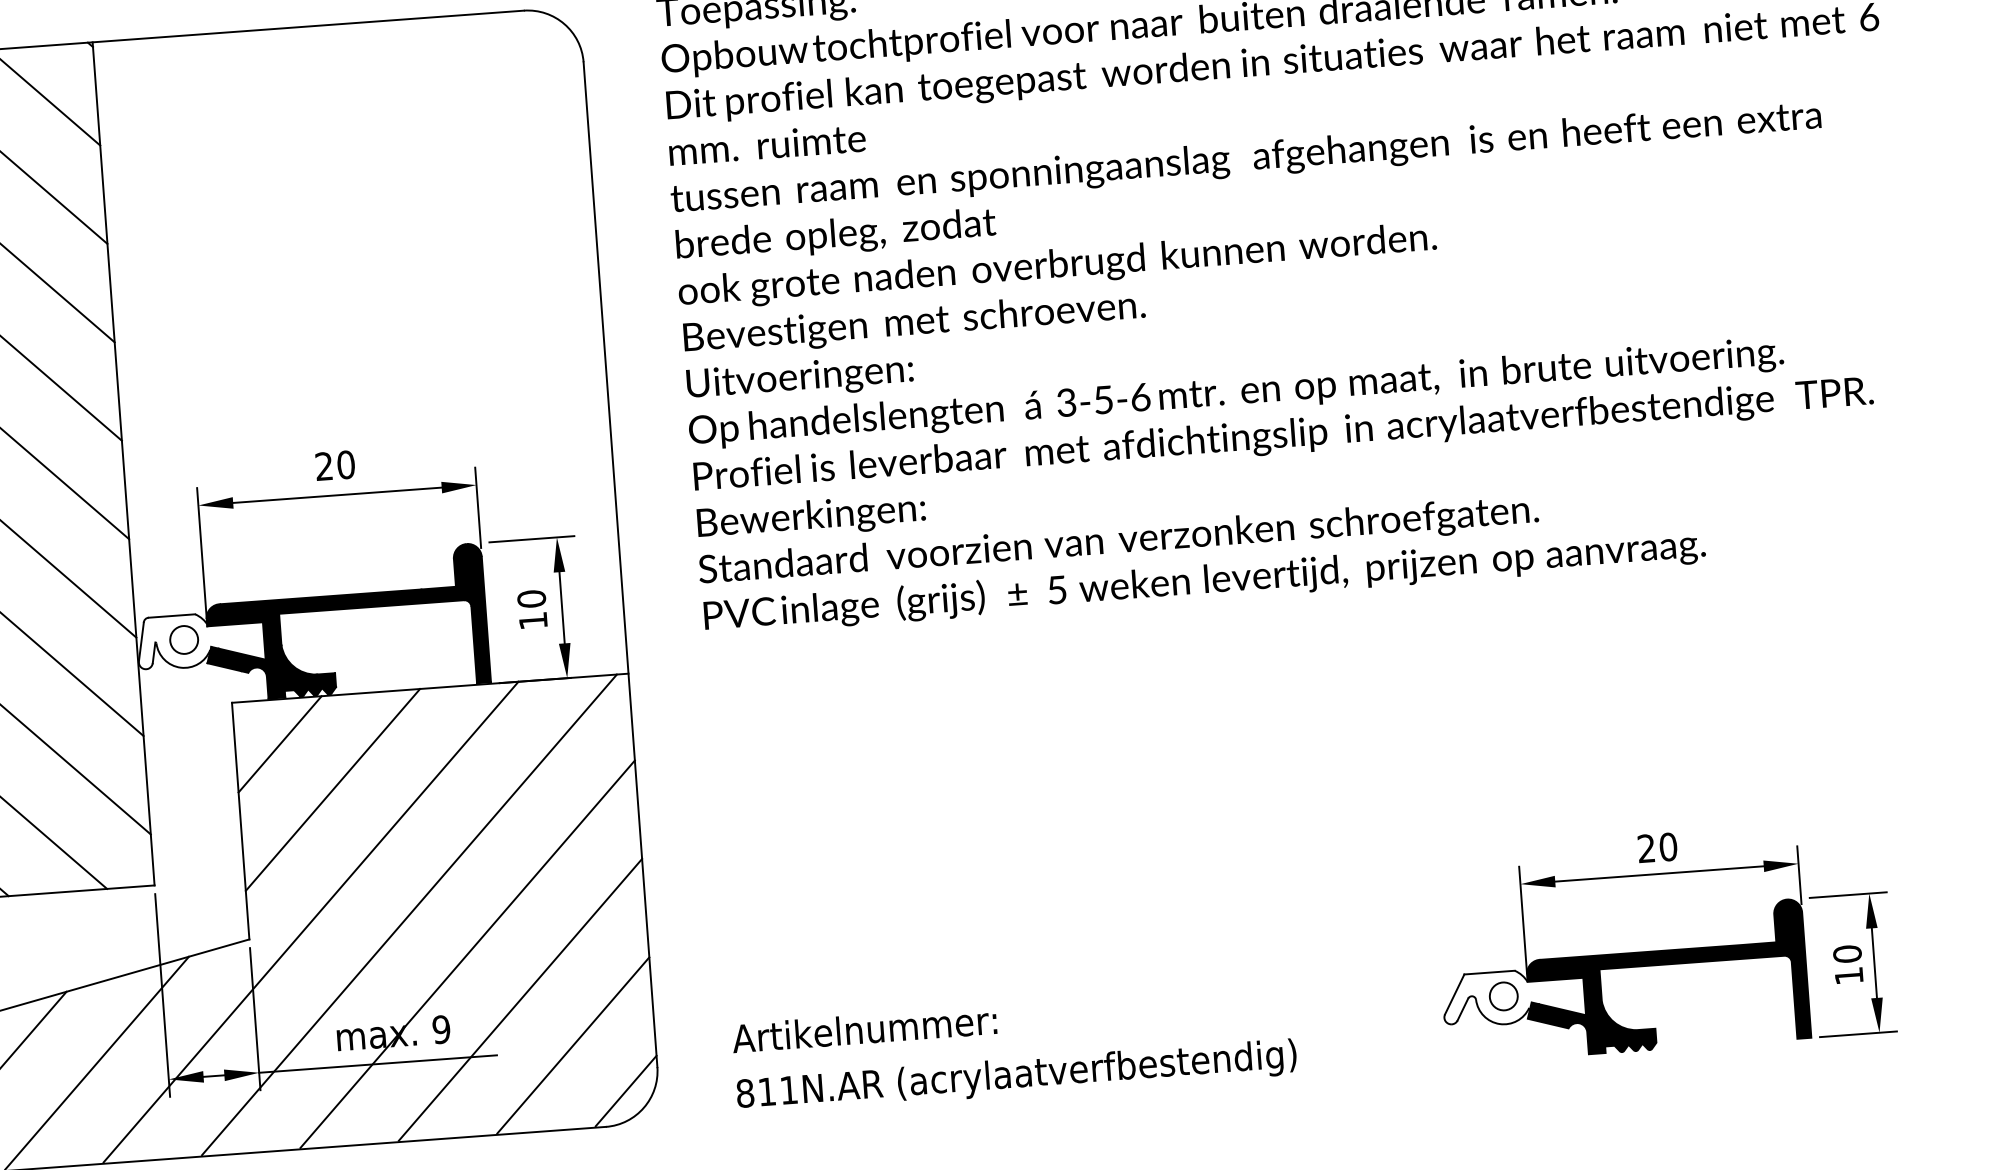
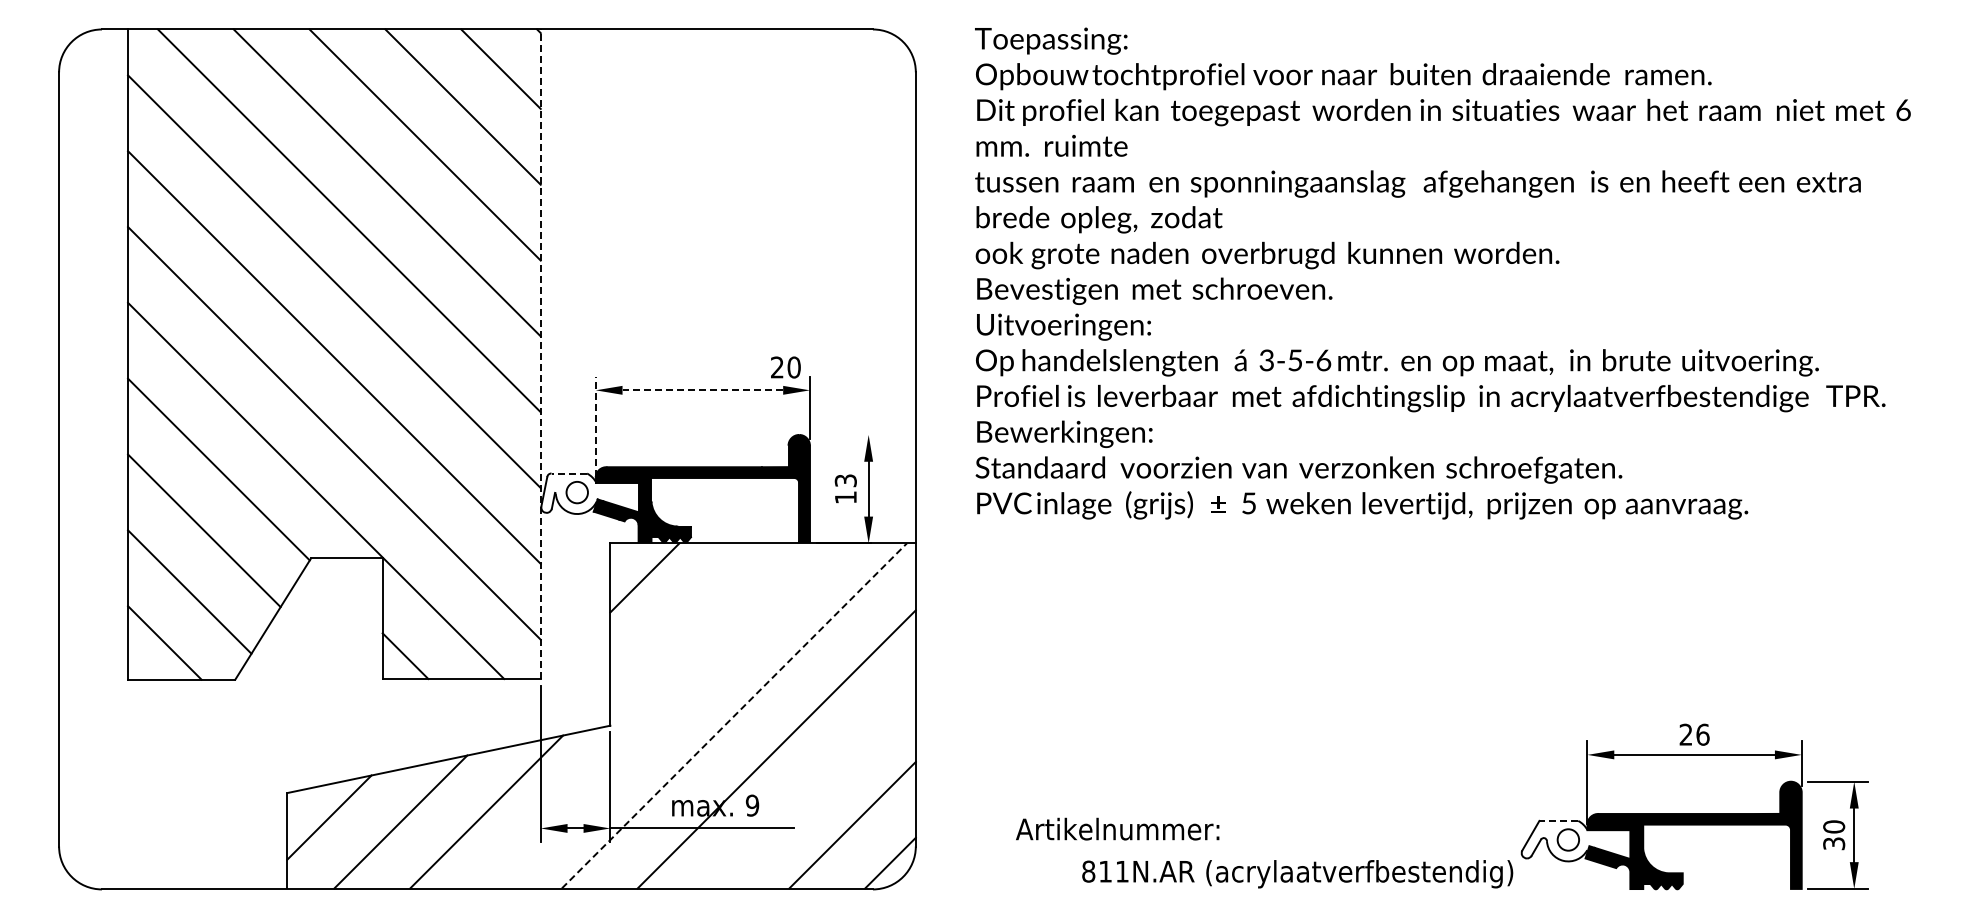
line: (123, 464) -> (540, 354), solid -> dashed
text: (334, 465) -> (785, 367), moved
line: (337, 495) -> (702, 390), solid -> dashed
line: (532, 538) -> (849, 434), removed
line: (201, 552) -> (595, 426), solid -> dashed
text: (531, 598) -> (845, 480), 10 -> 13
line: (172, 615) -> (569, 473), solid -> dashed
line: (332, 789) -> (682, 615), removed
text: (1667, 846) -> (1702, 734), 20 -> 26
line: (409, 914) -> (734, 715), solid -> dashed
line: (310, 921) -> (658, 715), removed
line: (1489, 972) -> (1558, 820), solid -> dashed
text: (1849, 975) -> (1834, 843), 10 -> 30
line: (520, 1000) -> (814, 787), removed
text: (864, 1028) -> (1117, 828), moved
text: (1016, 1077) -> (1297, 874), moved

